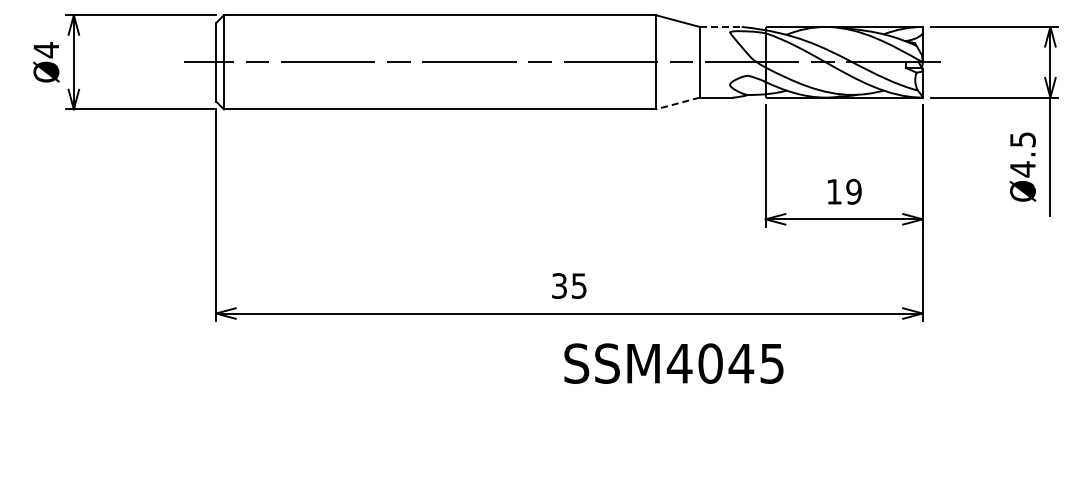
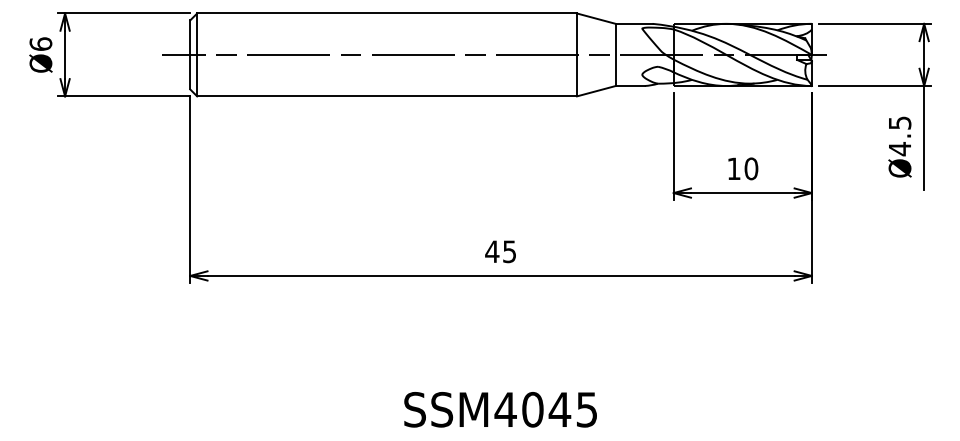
line: (720, 26) -> (633, 23), dashed -> solid
text: (46, 50) -> (41, 44), Ø4 -> Ø6
line: (677, 103) -> (596, 91), dashed -> solid
text: (853, 191) -> (750, 168), 19 -> 10
text: (559, 285) -> (492, 251), 35 -> 45
text: (673, 363) -> (500, 409), moved

